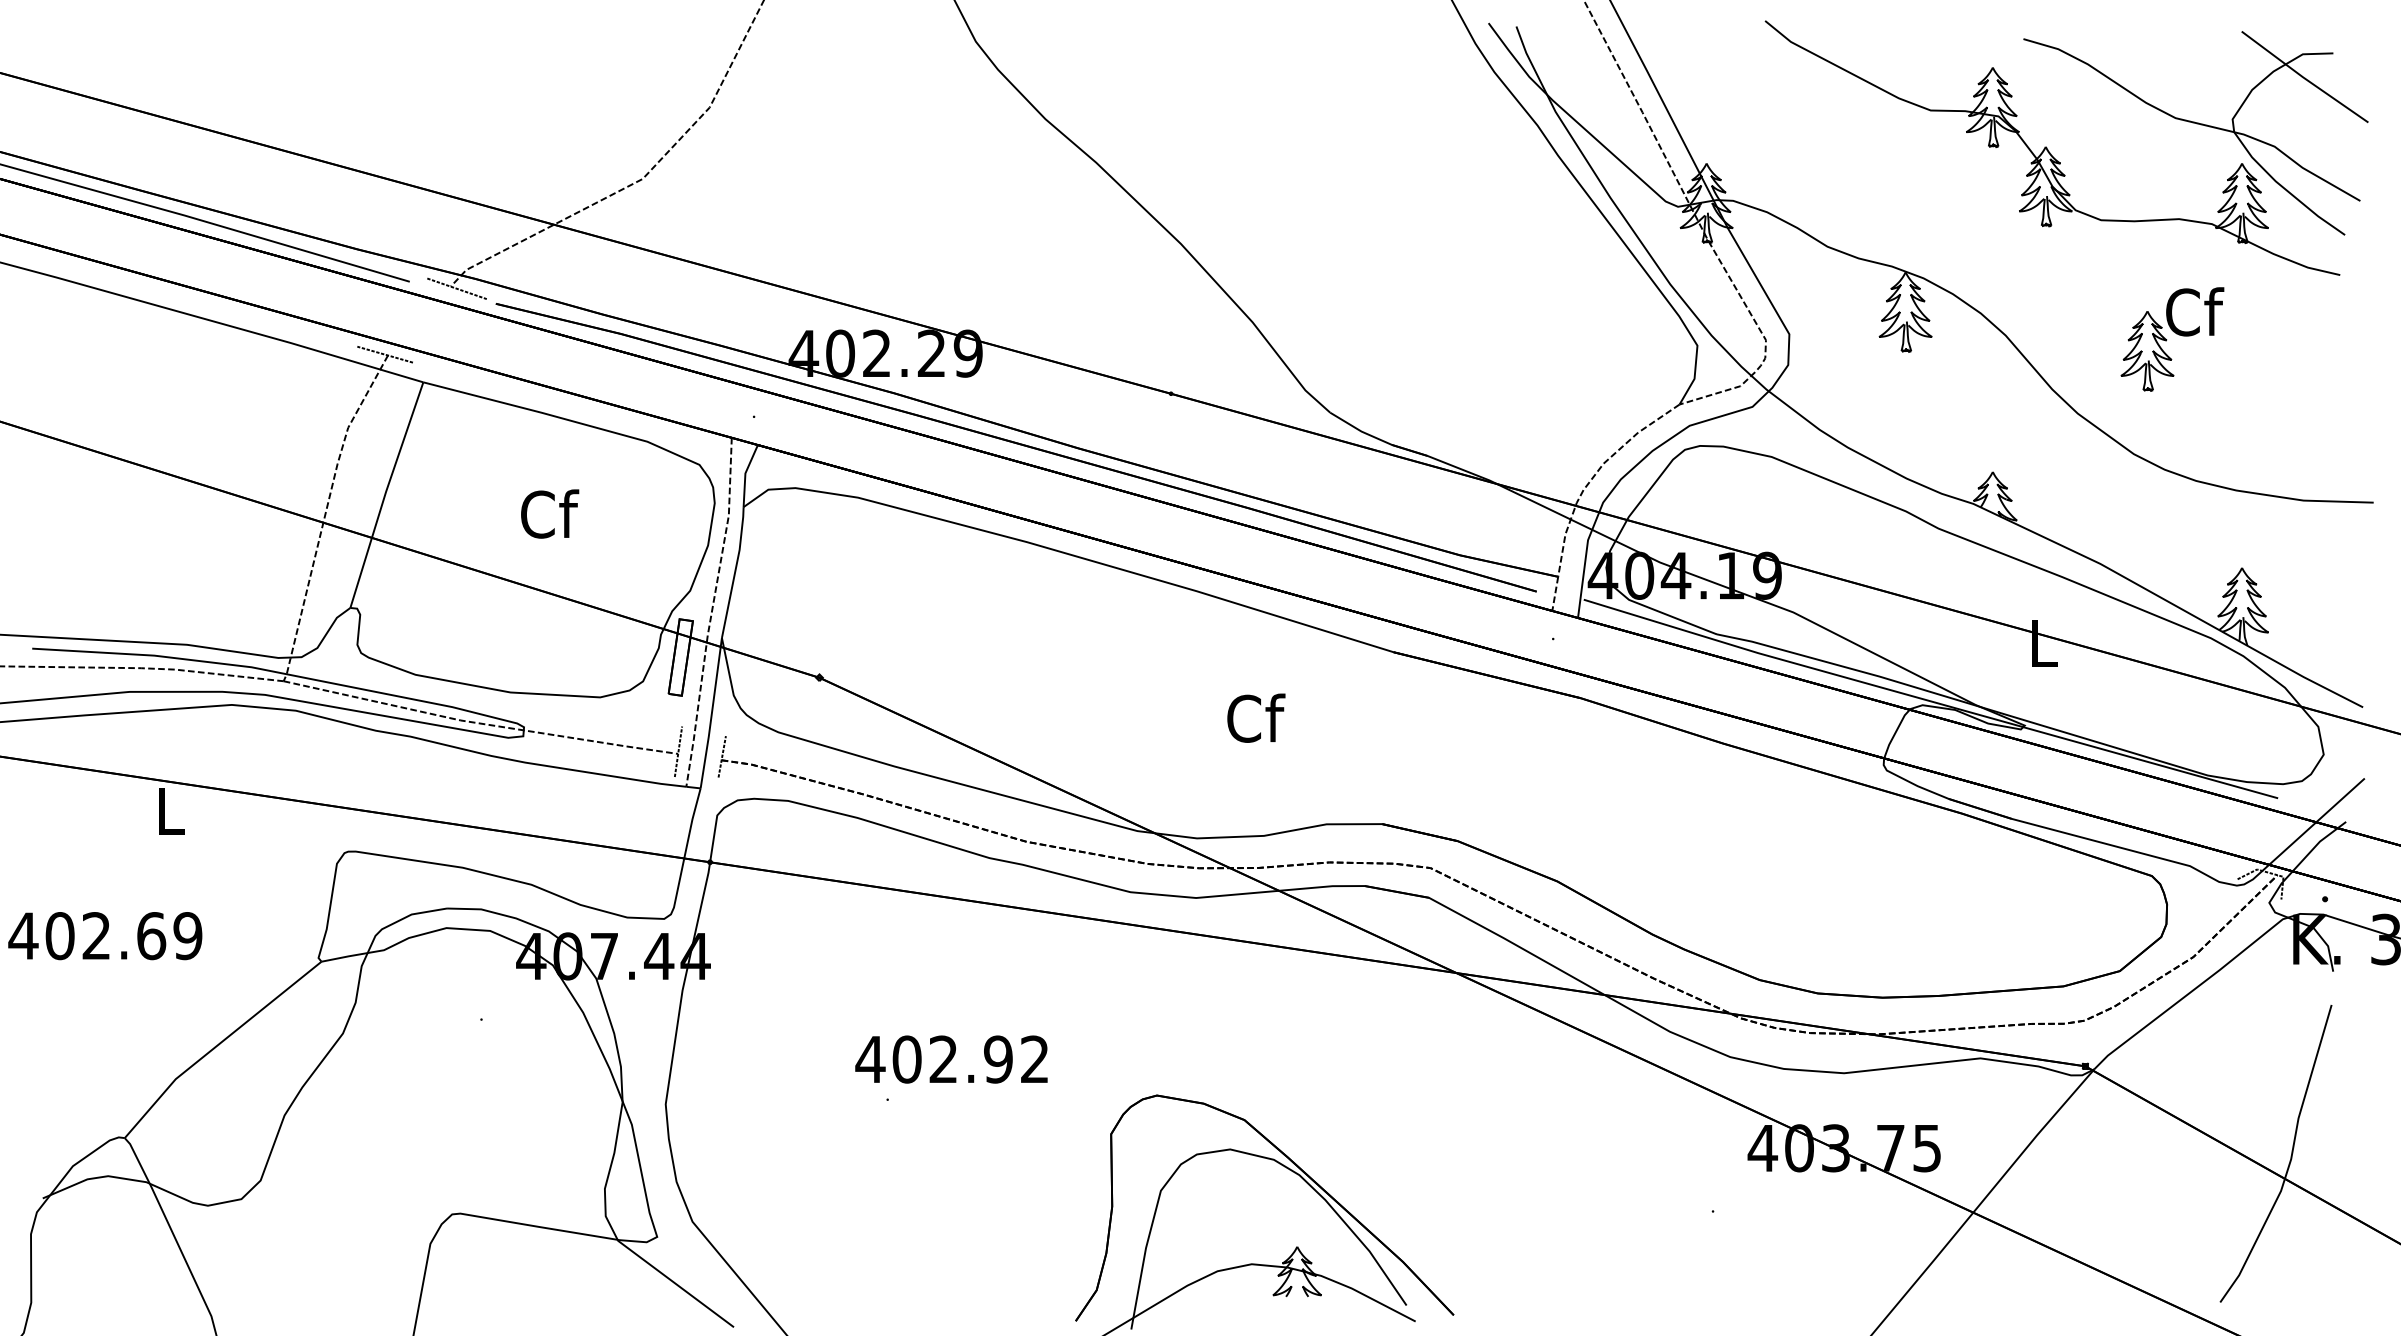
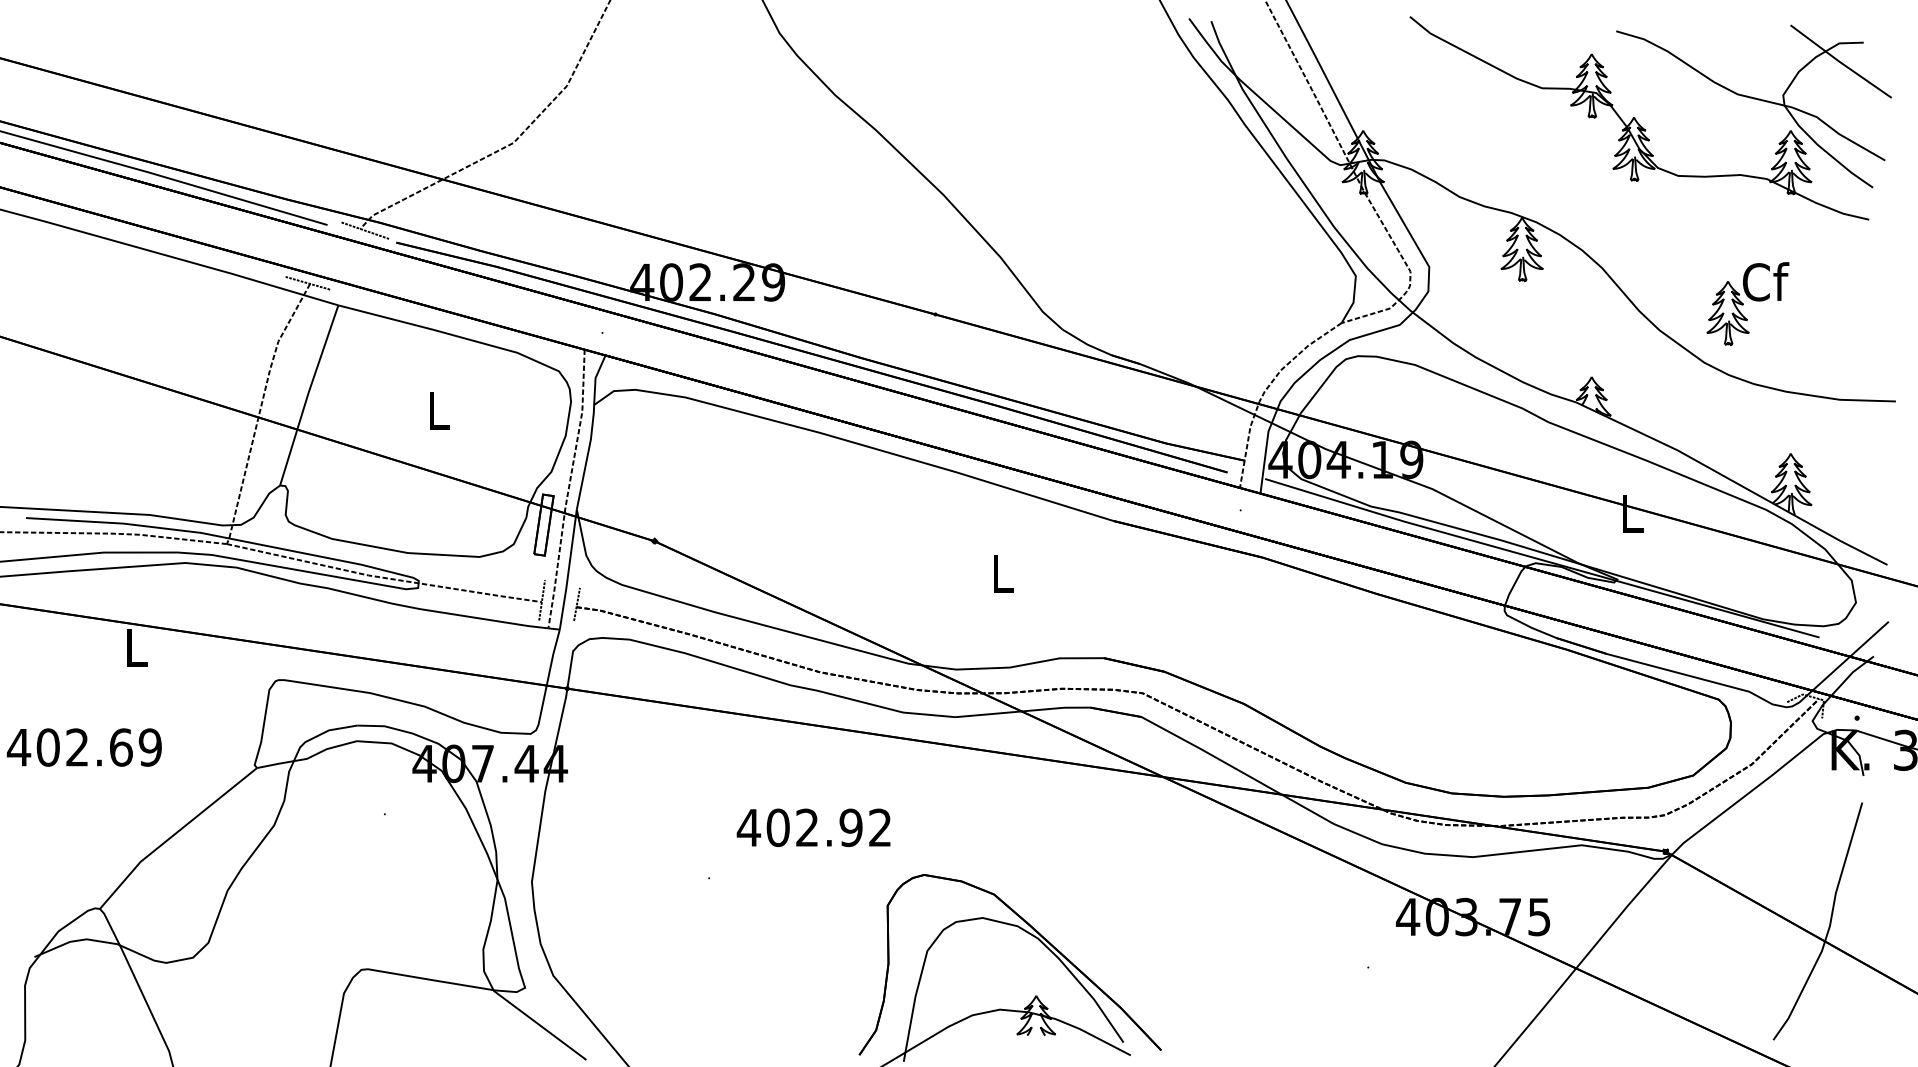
part: (2172, 339) -> (1748, 303), moved
text: (550, 513) -> (439, 410), Cf -> L
text: (1256, 717) -> (1003, 573), Cf -> L
text: (951, 1059) -> (813, 827), moved

